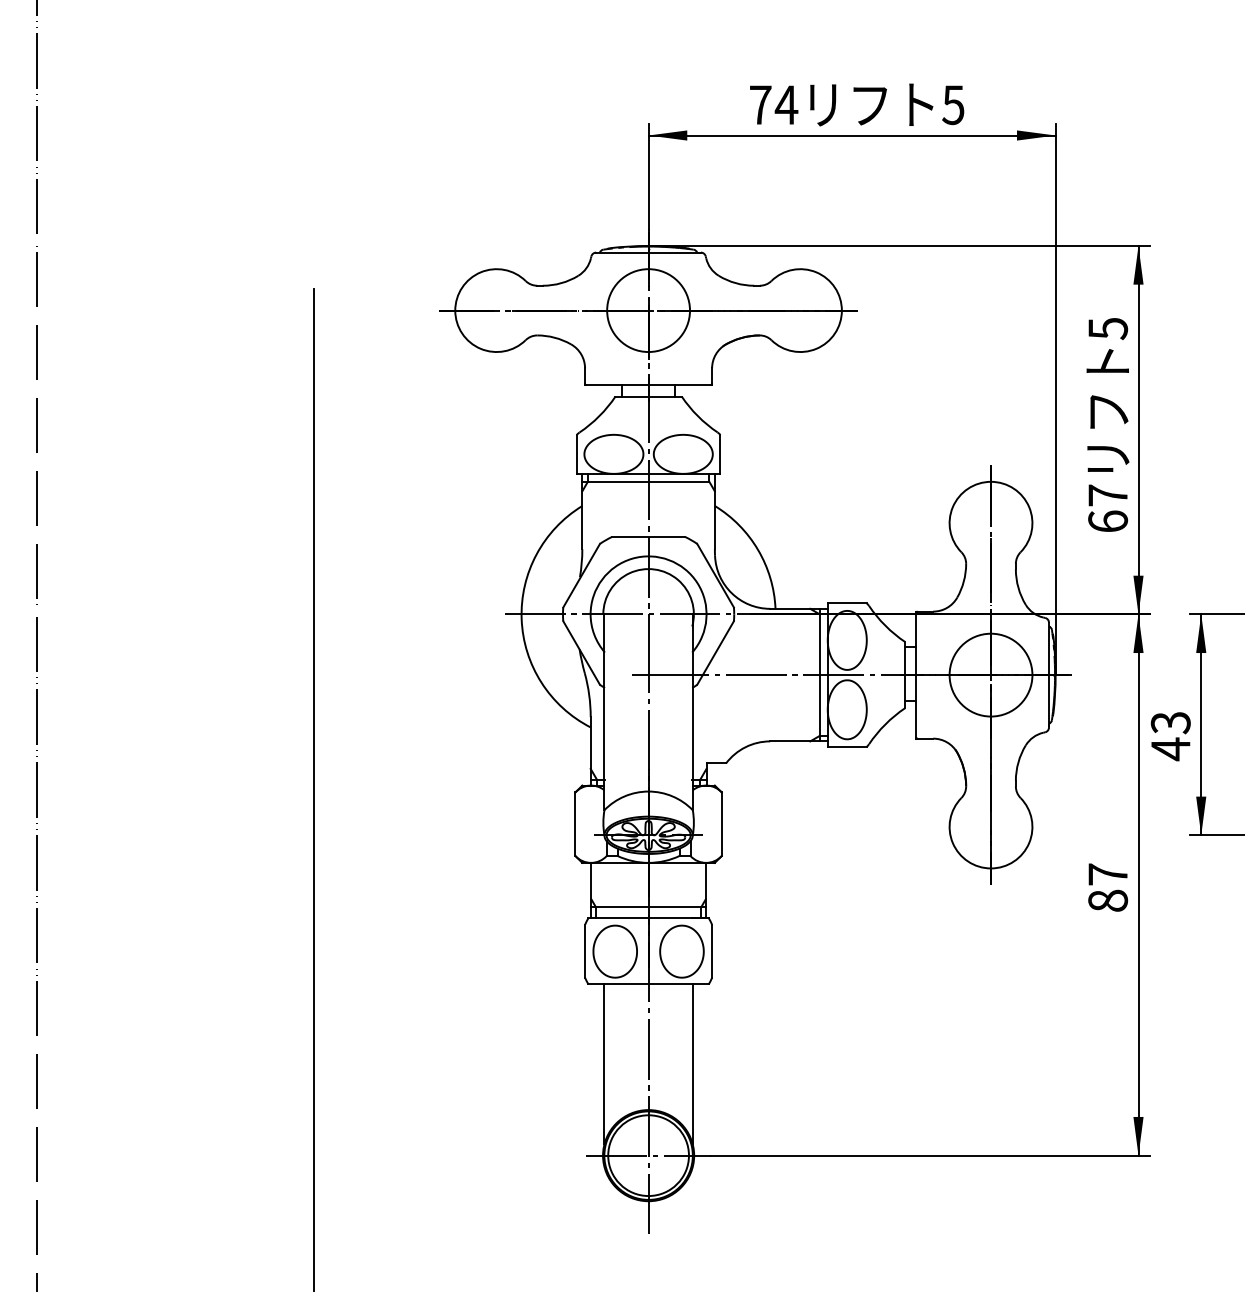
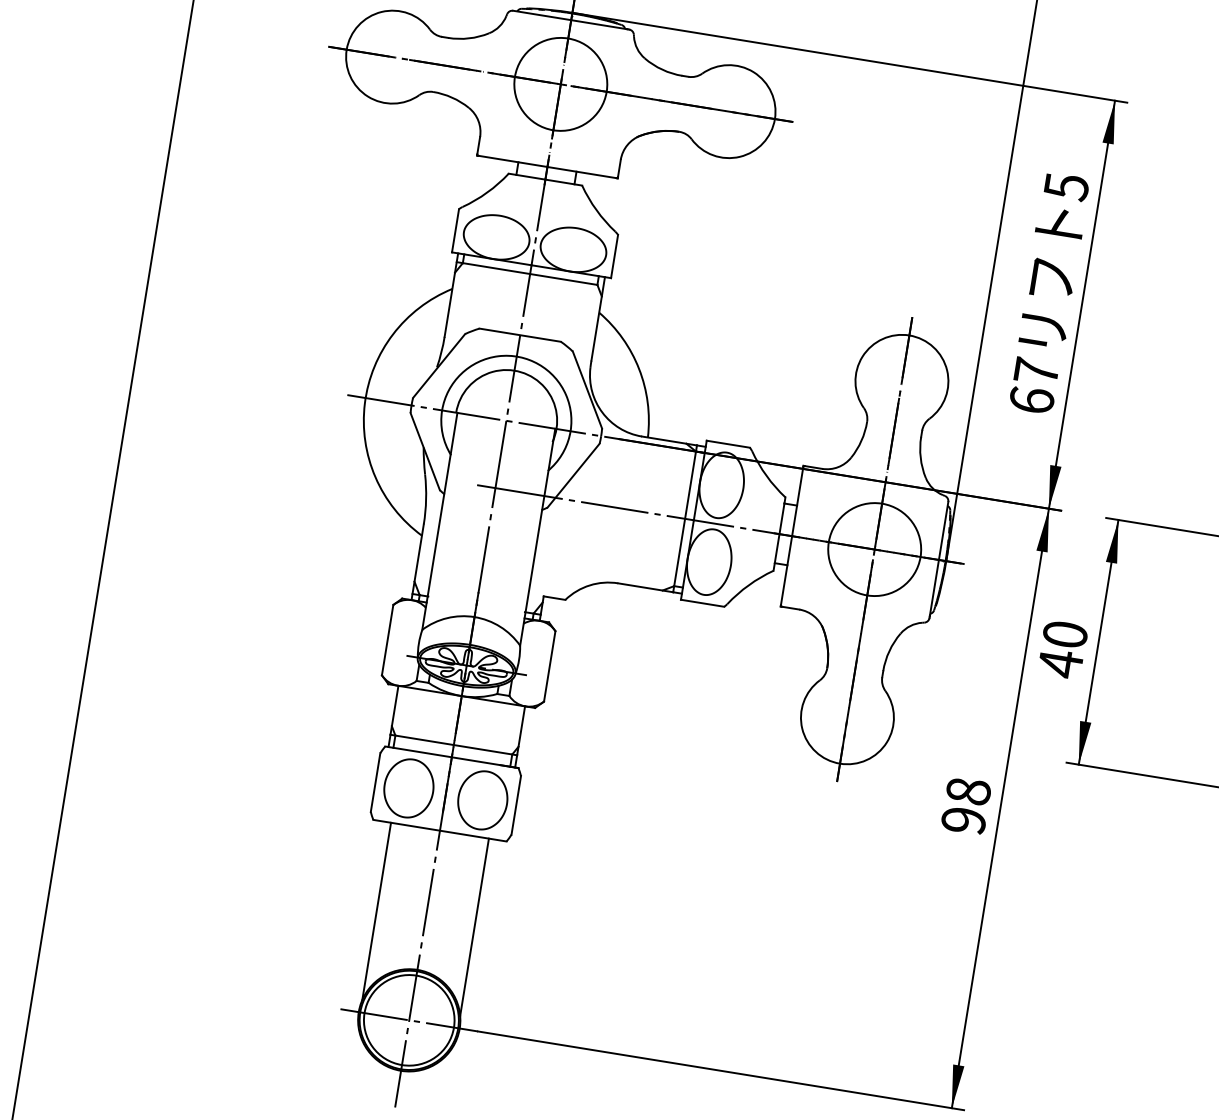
text: (1170, 723) -> (1064, 635), 43 -> 40
text: (1108, 887) -> (966, 805), 87 -> 98

